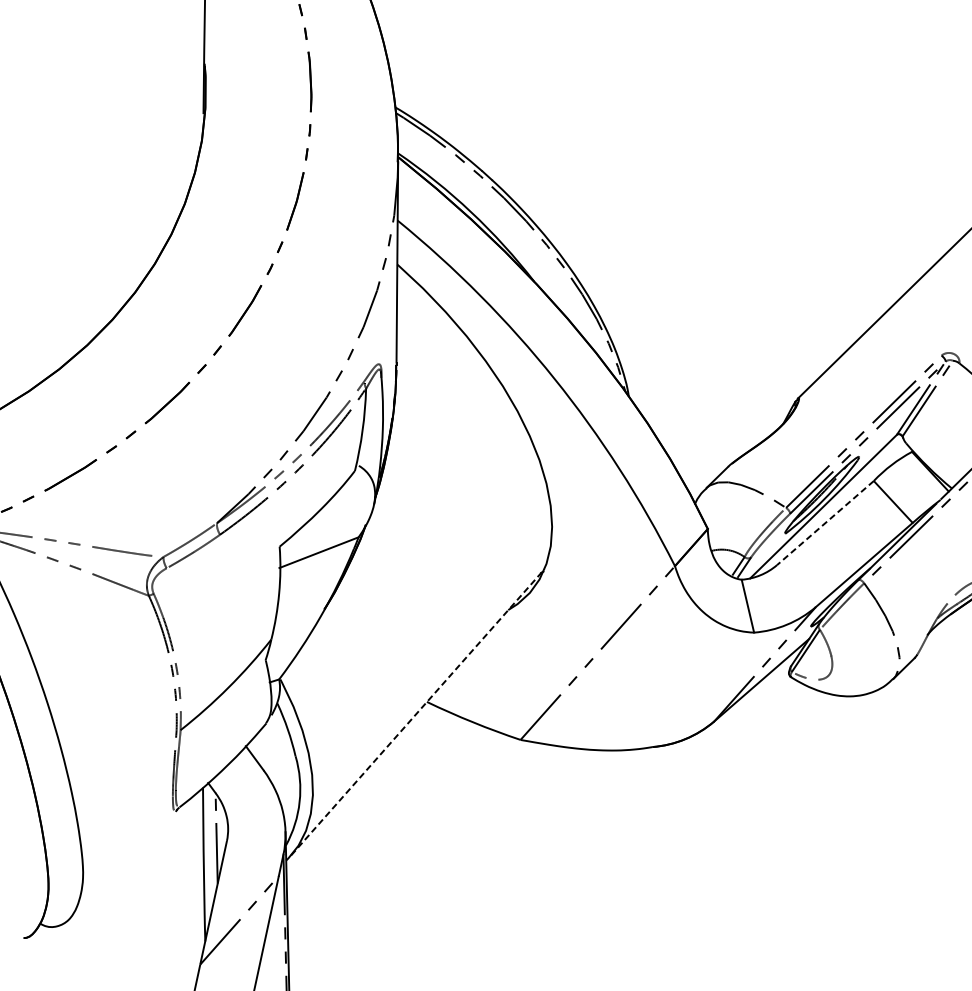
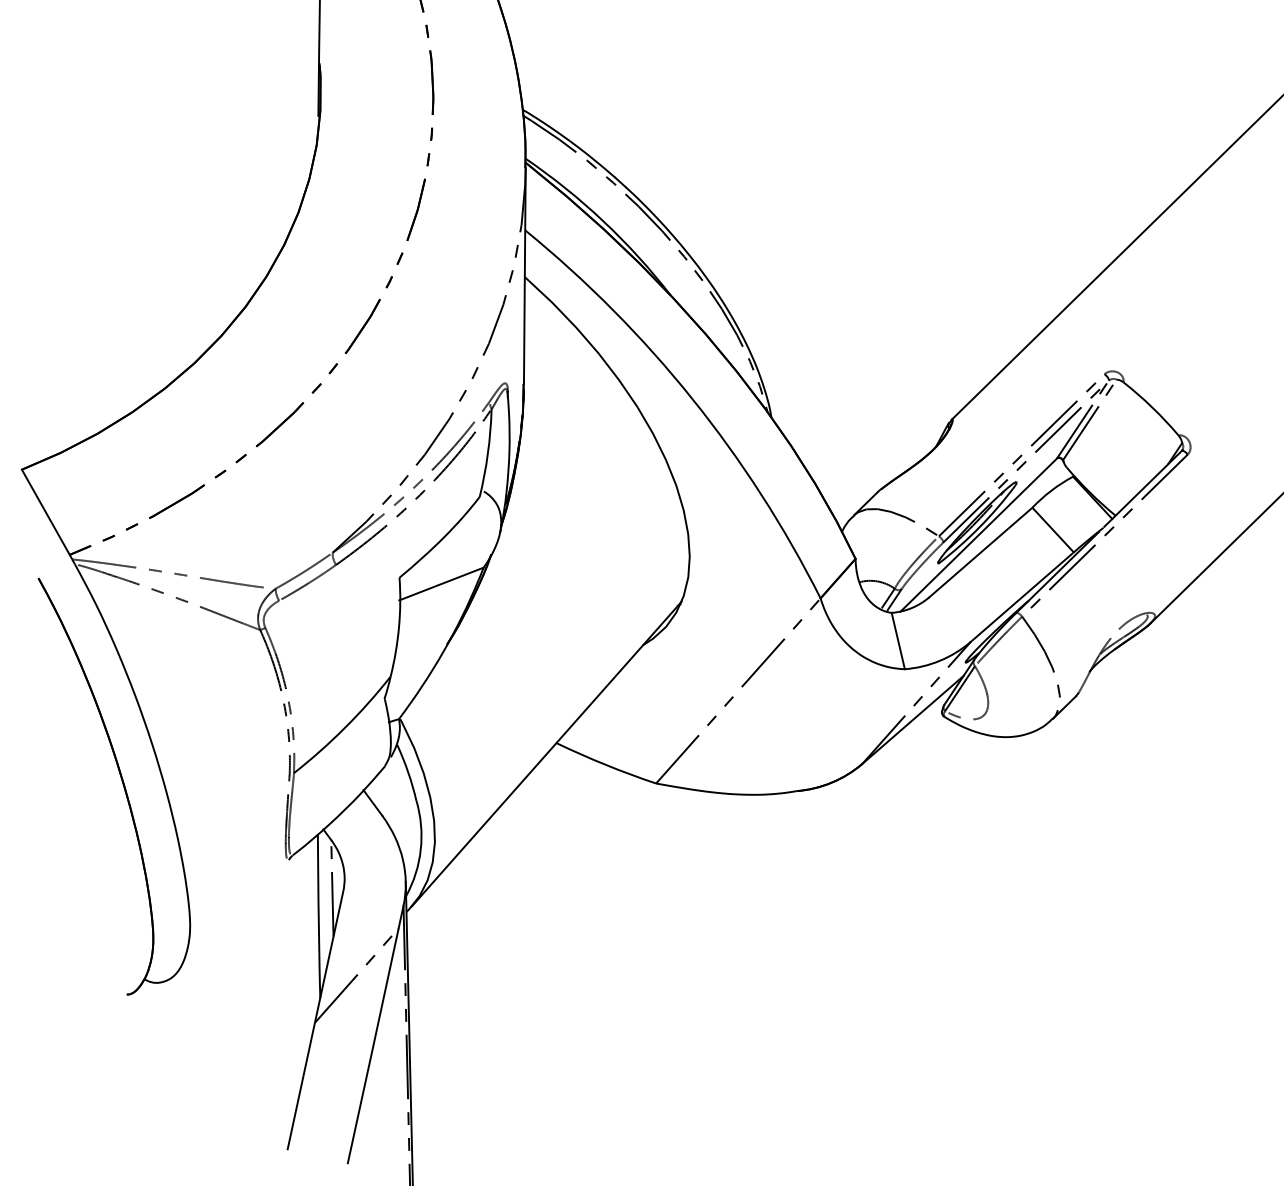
line: (825, 523) -> (980, 552), dashed -> solid
line: (417, 712) -> (546, 754), dashed -> solid

